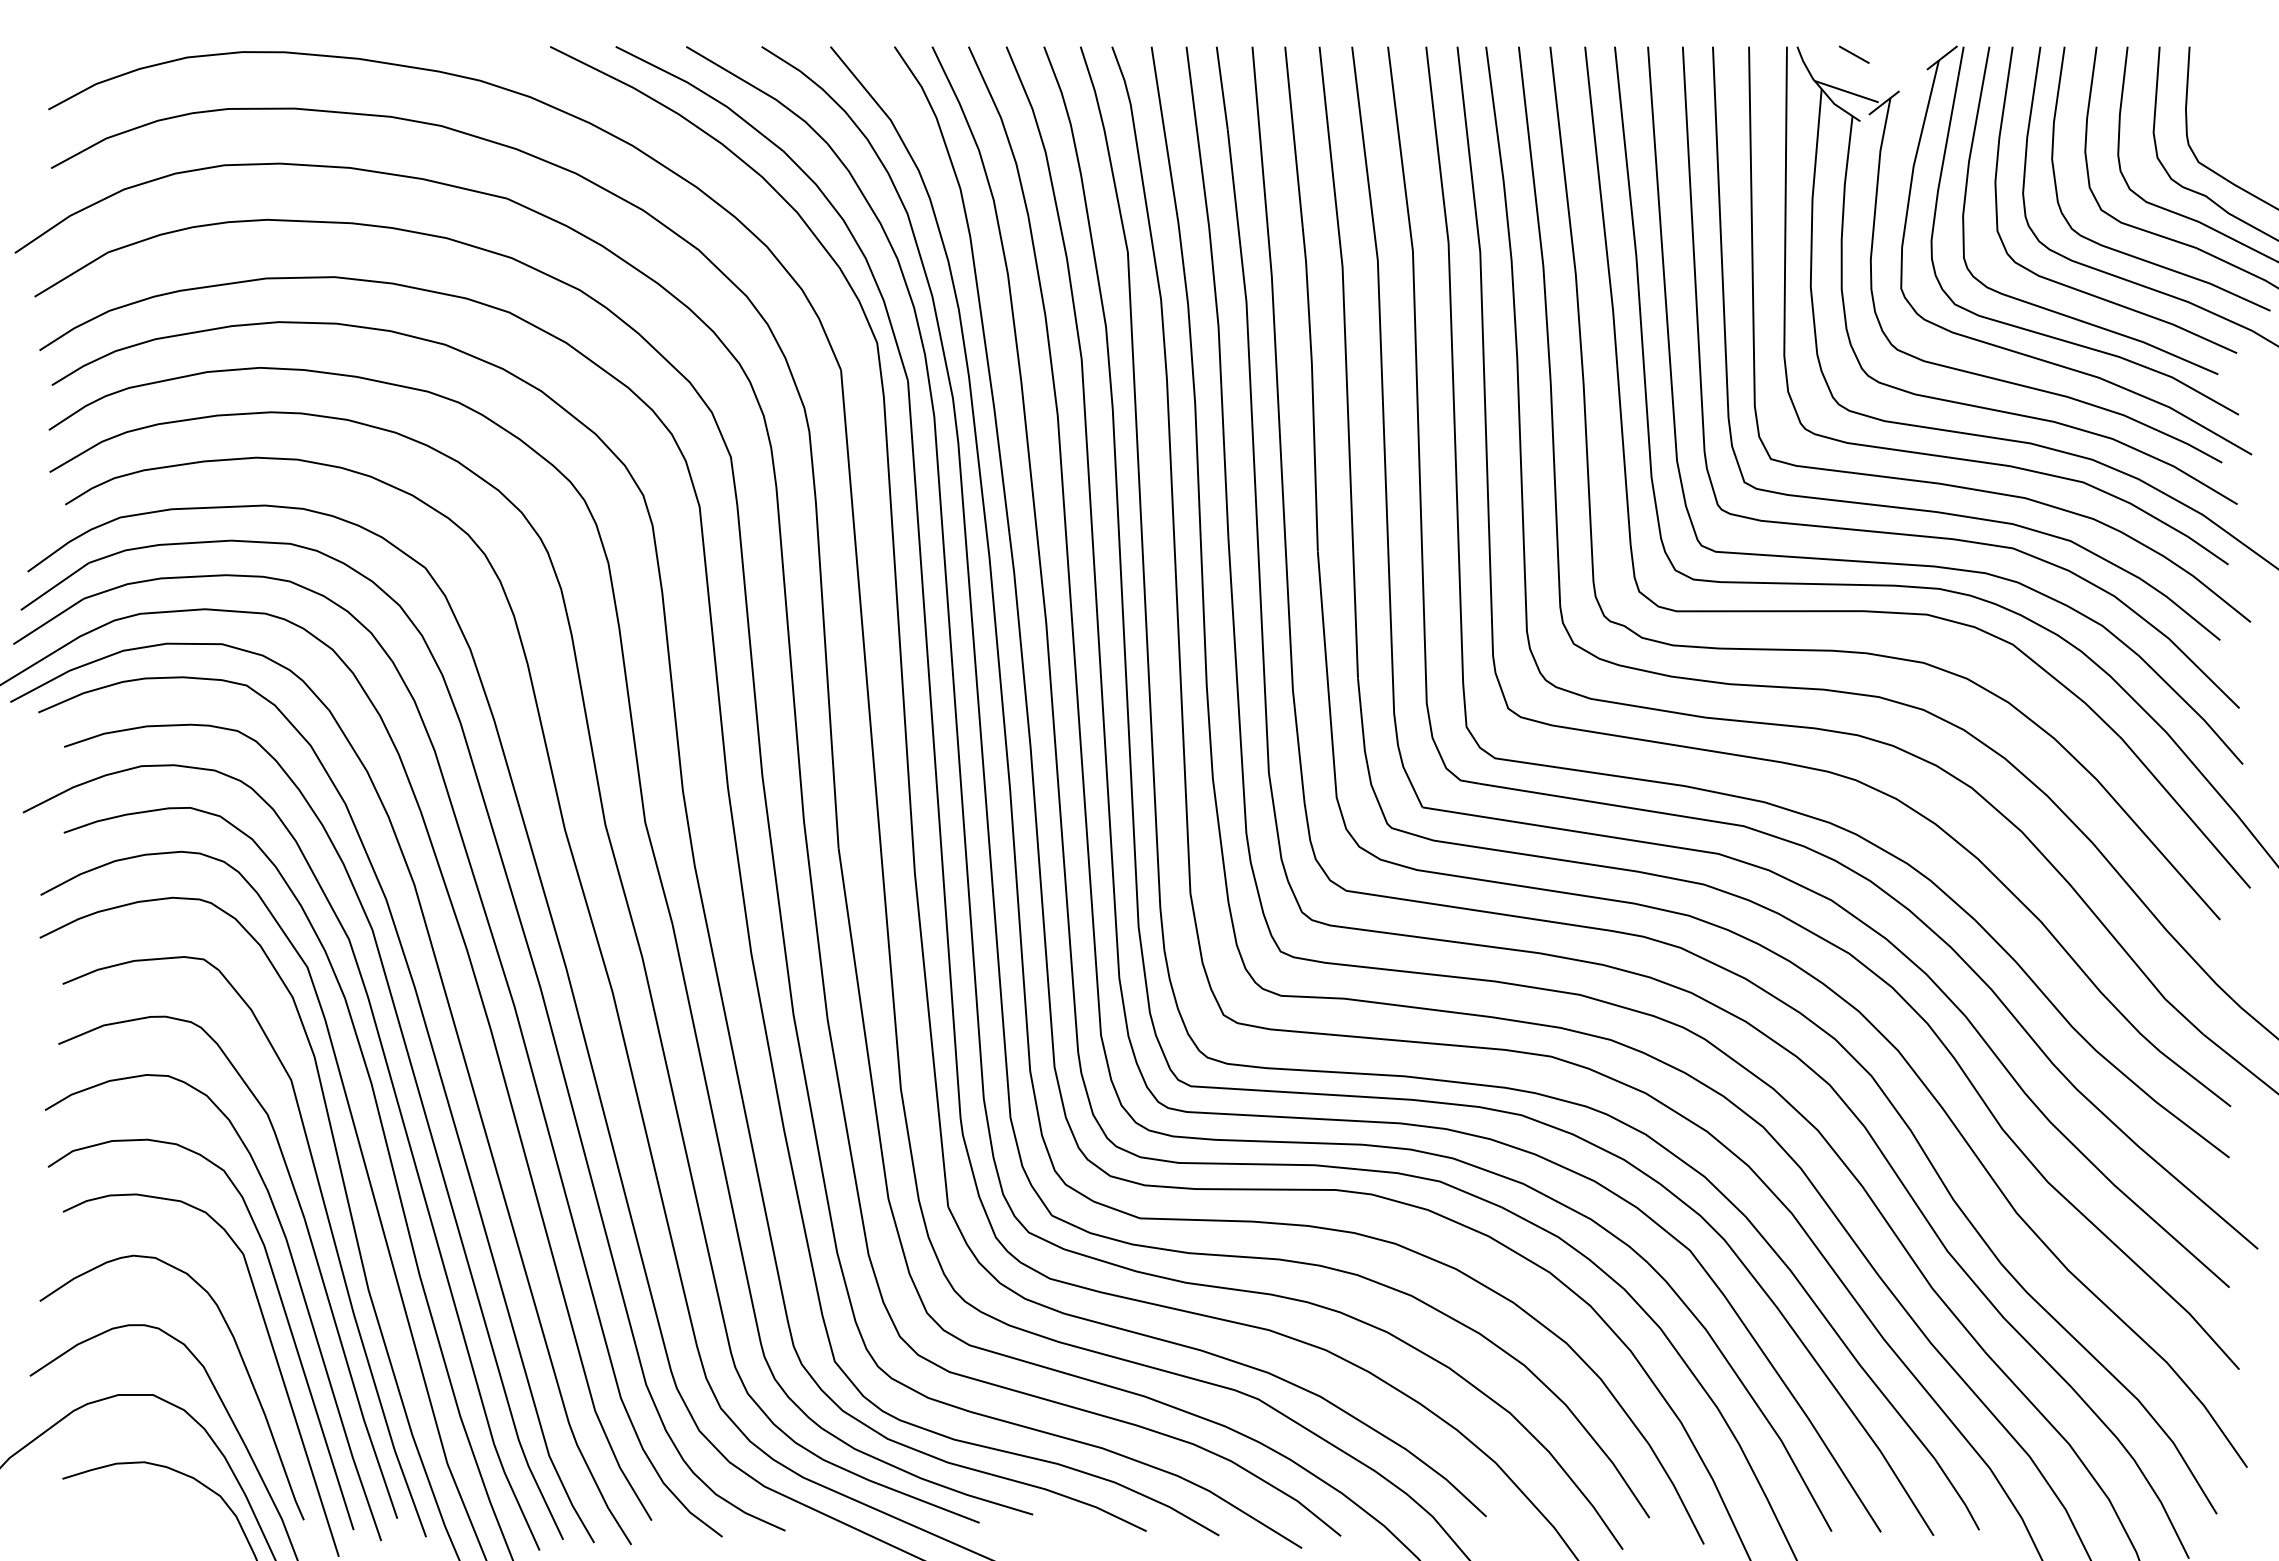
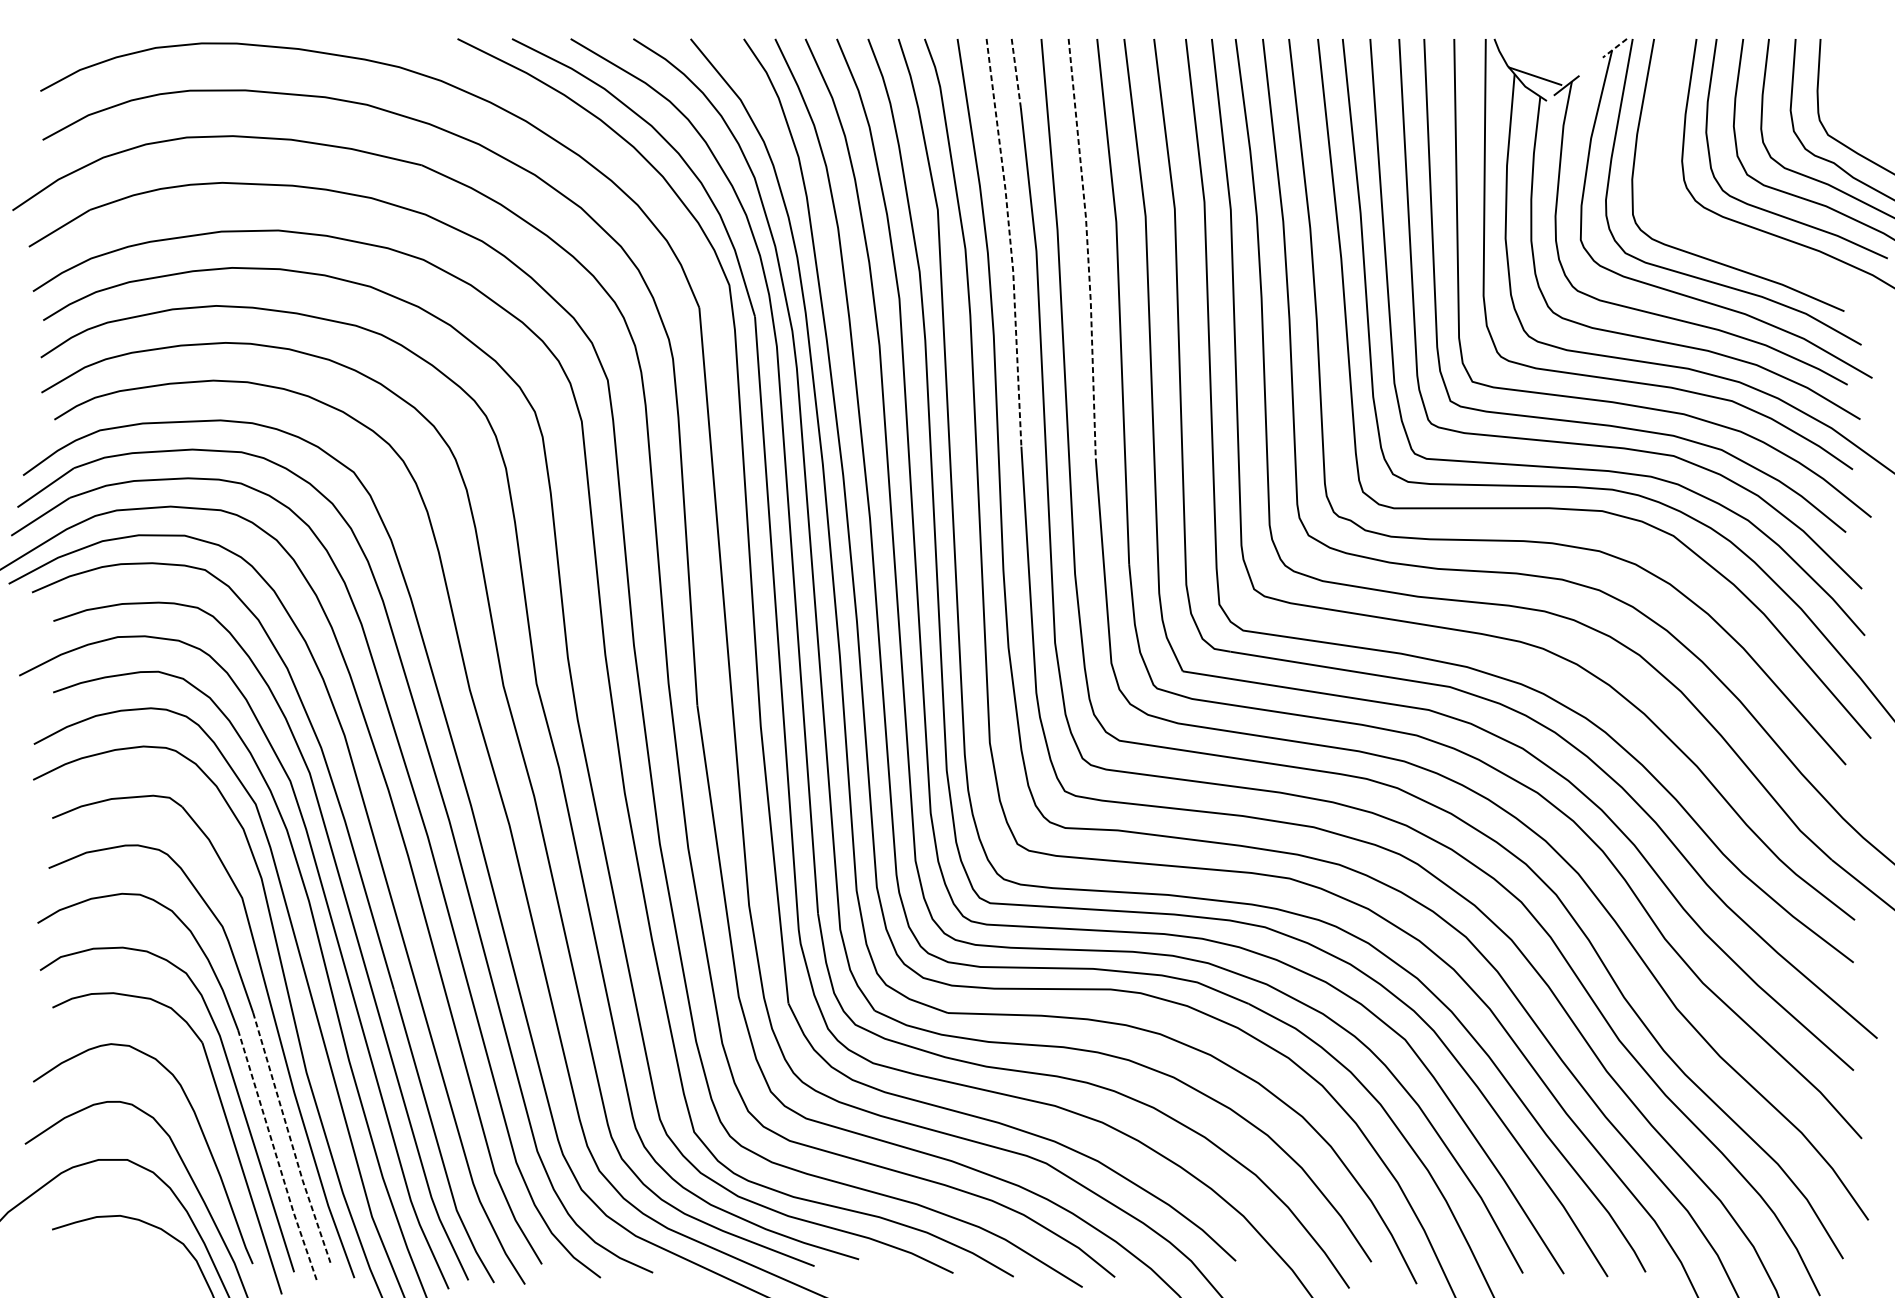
line: (1853, 54) -> (1541, 45), removed
line: (1941, 58) -> (1614, 48), solid -> dashed
line: (1222, 88) -> (1016, 73), solid -> dashed
line: (1215, 291) -> (1010, 242), solid -> dashed
curve: (2085, 291) -> (1734, 242), removed
line: (1308, 299) -> (1088, 249), solid -> dashed
line: (349, 1369) -> (290, 1138), solid -> dashed
line: (332, 1391) -> (276, 1156), solid -> dashed

